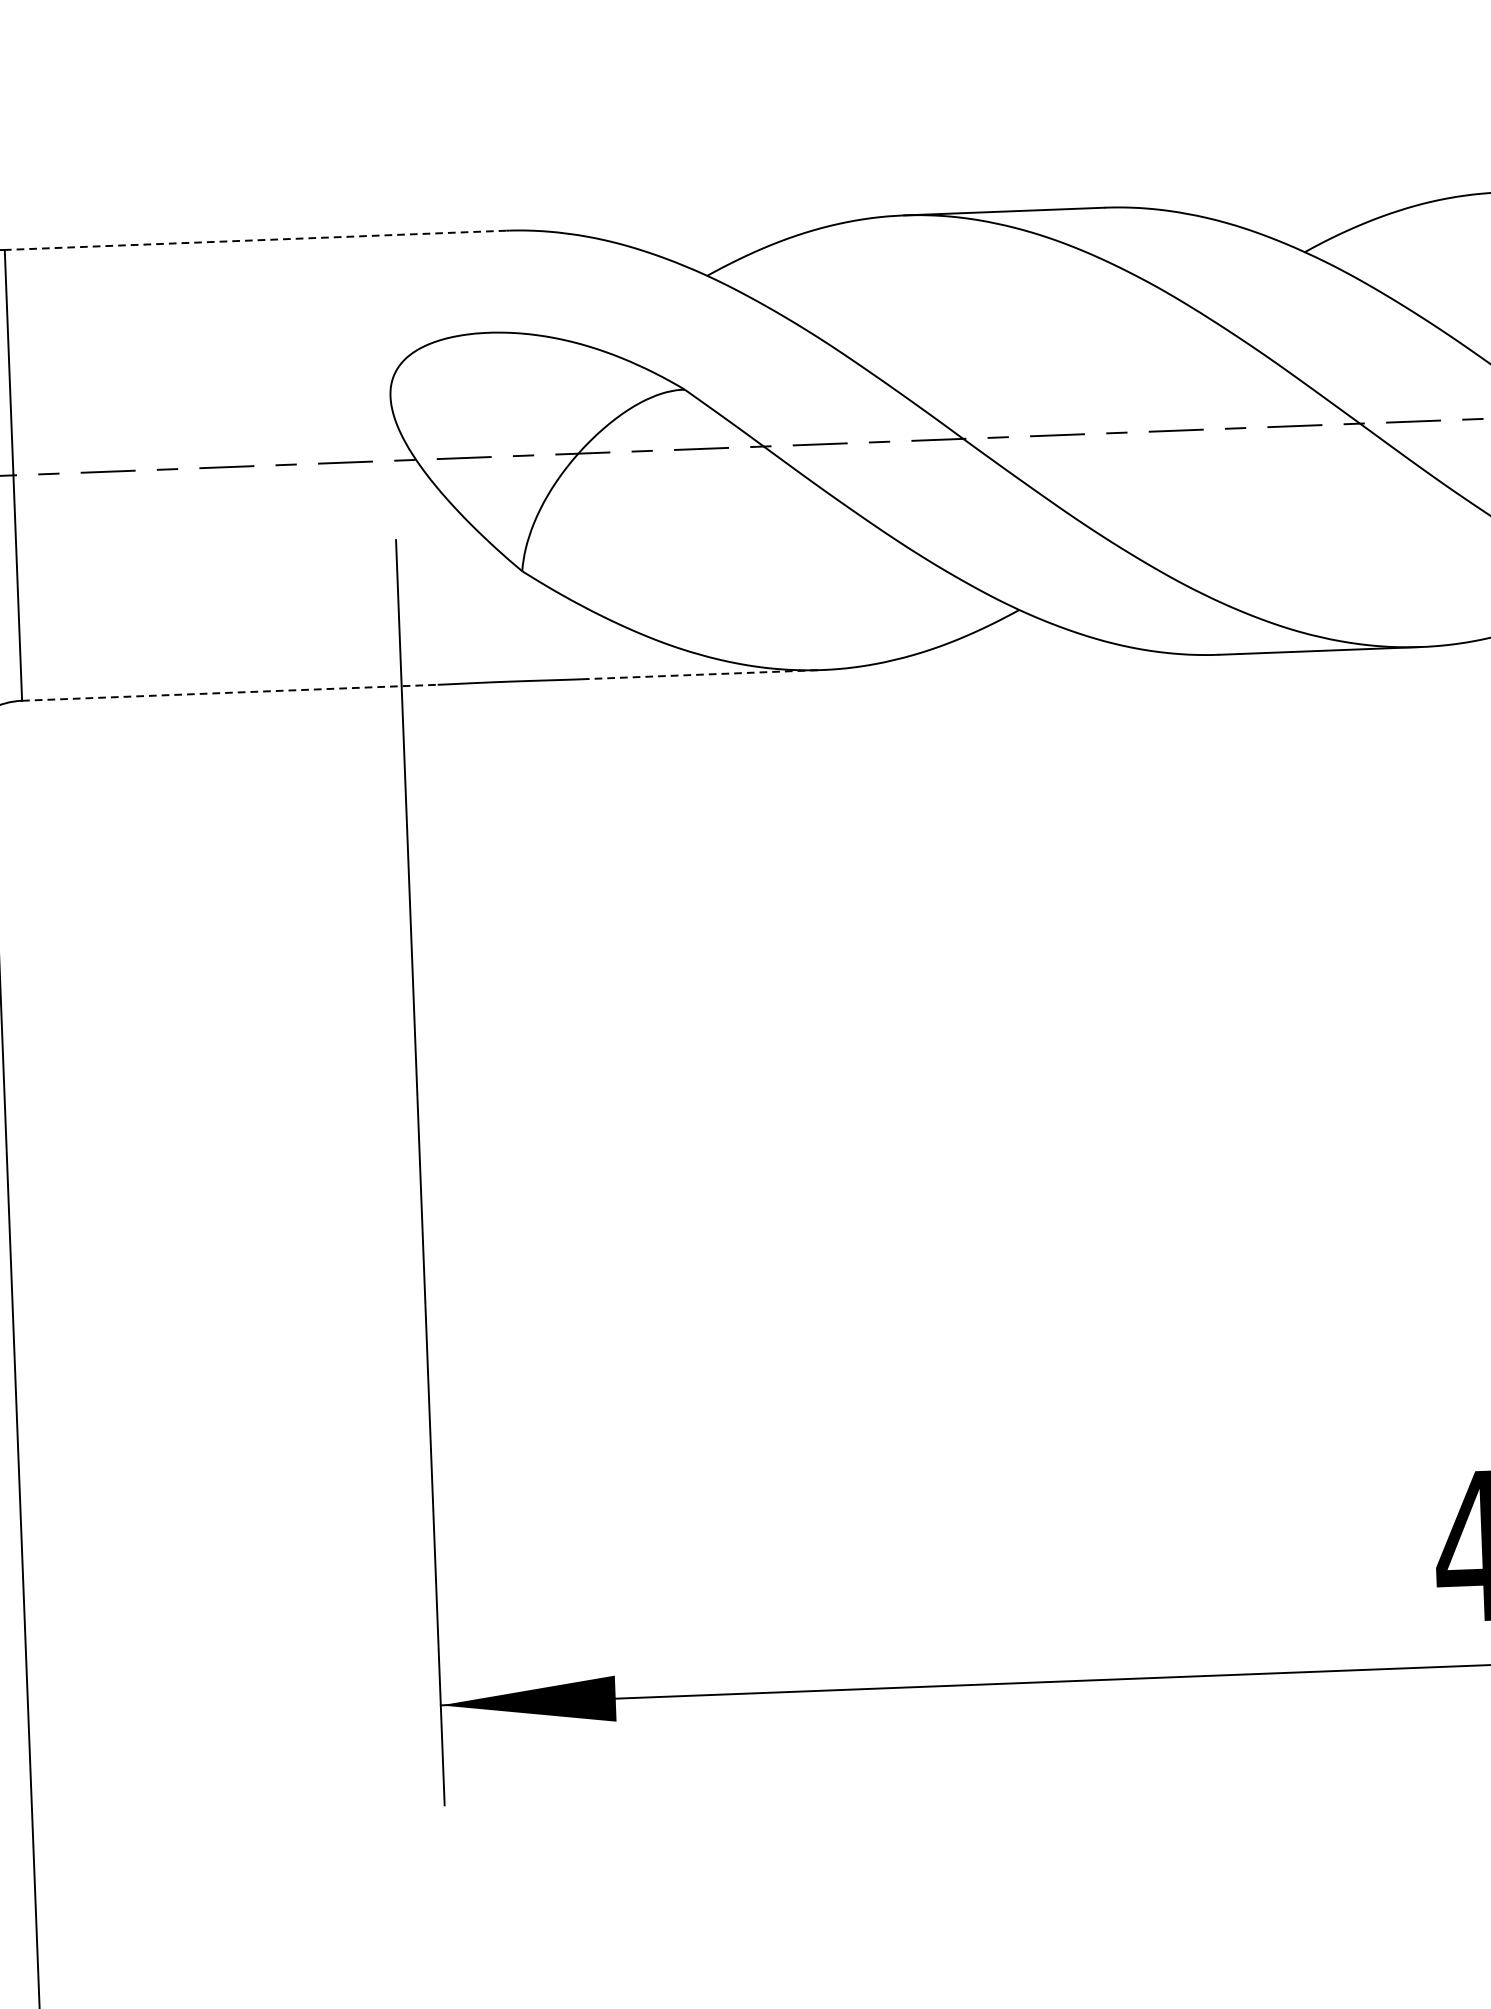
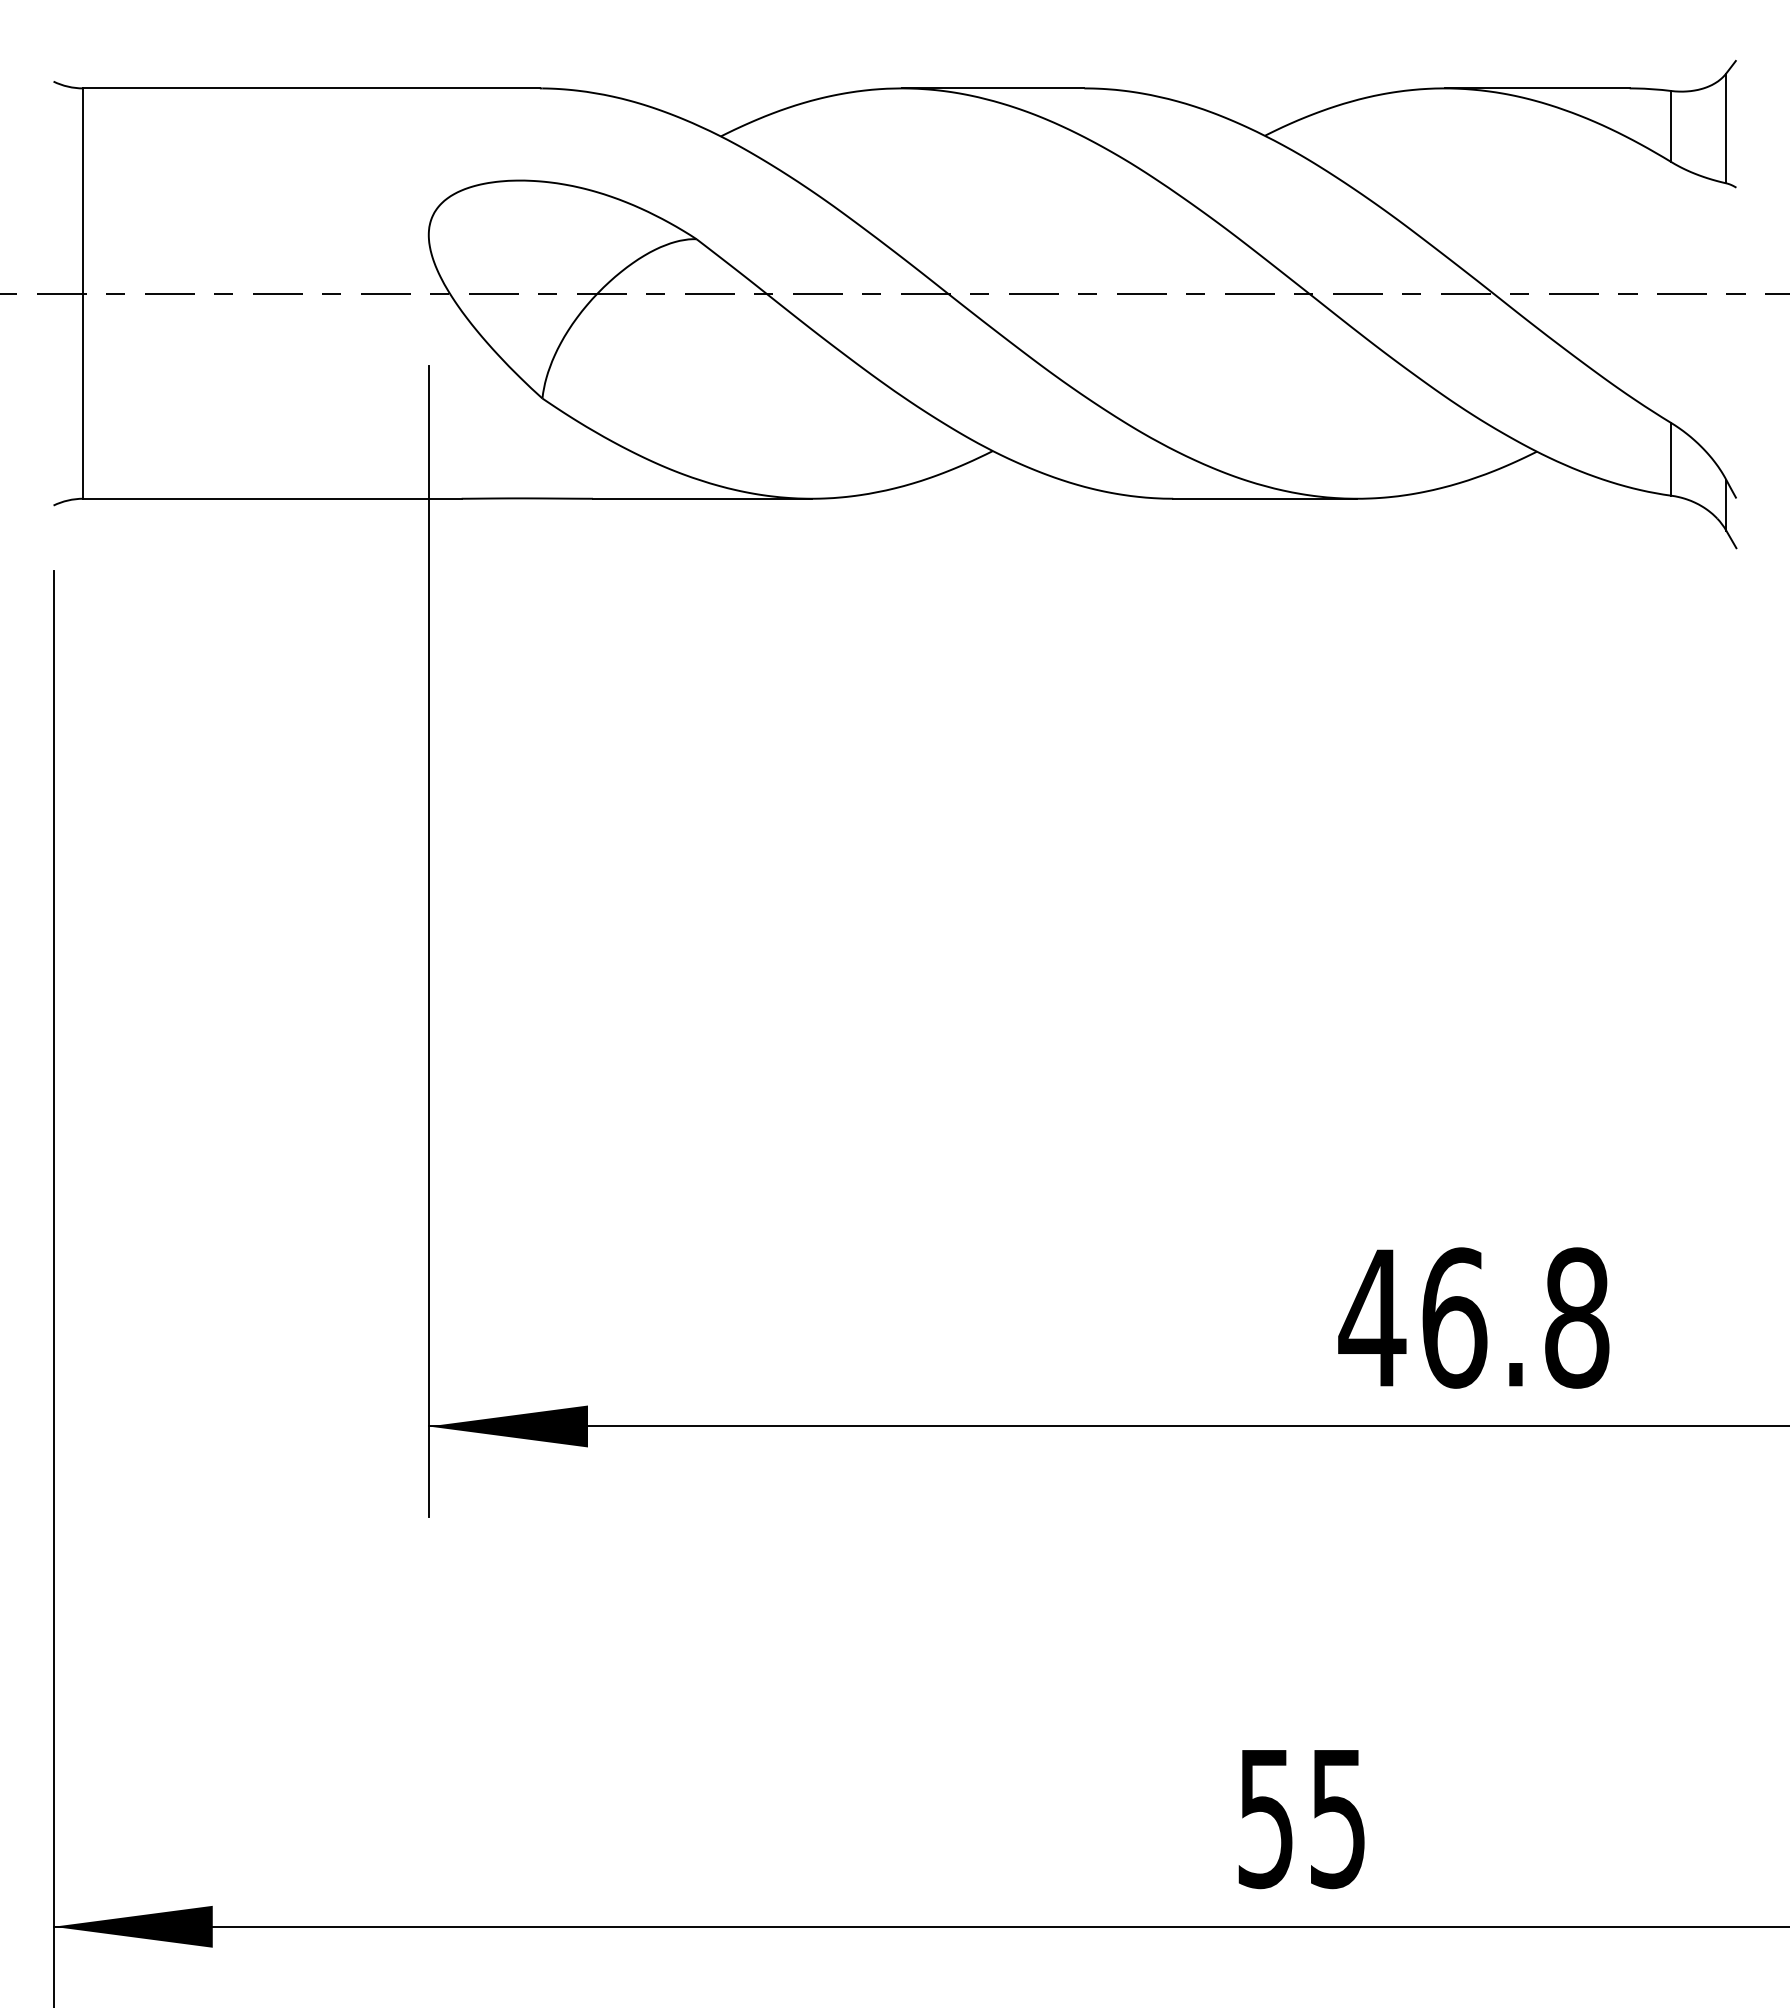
line: (255, 240) -> (311, 88), dashed -> solid
line: (702, 674) -> (702, 498), dashed -> solid
line: (231, 692) -> (273, 498), dashed -> solid

